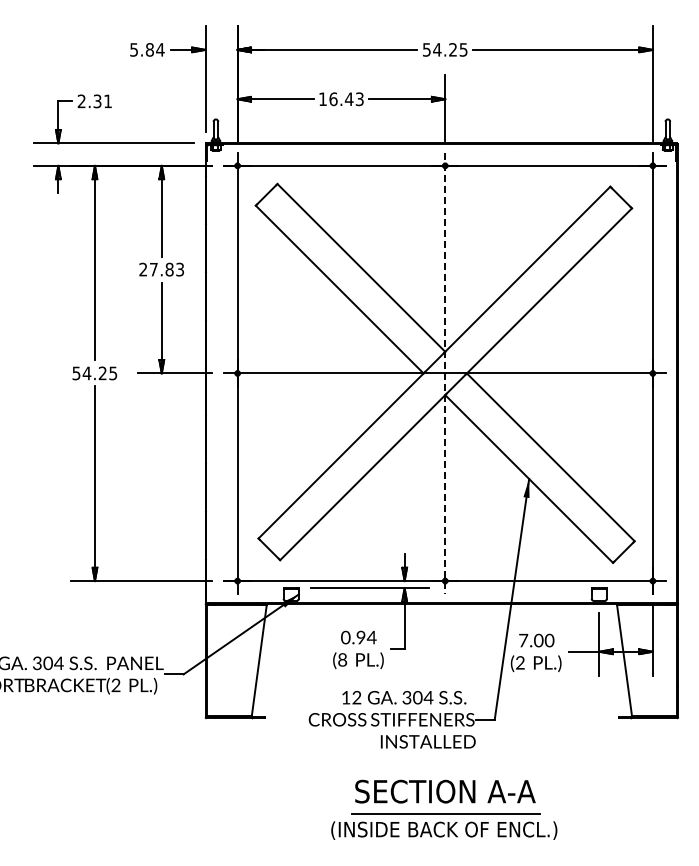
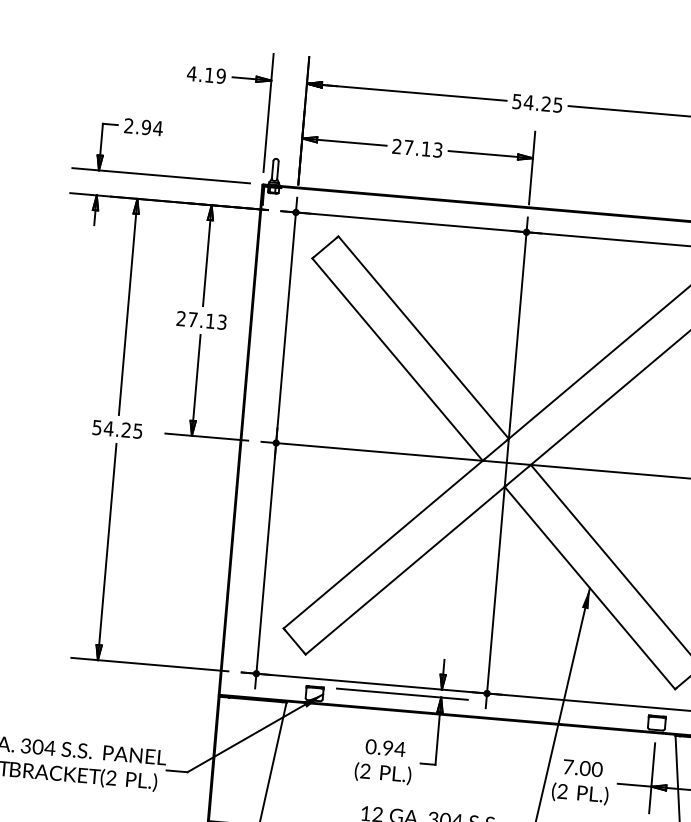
text: (146, 49) -> (205, 74), 5.84 -> 4.19
text: (336, 99) -> (412, 148), 16.43 -> 27.13
text: (102, 101) -> (151, 128), 2.31 -> 2.94
text: (169, 269) -> (210, 321), 27.83 -> 27.13
line: (445, 373) -> (507, 462), dashed -> solid
text: (342, 660) -> (365, 771), (8 -> (2

